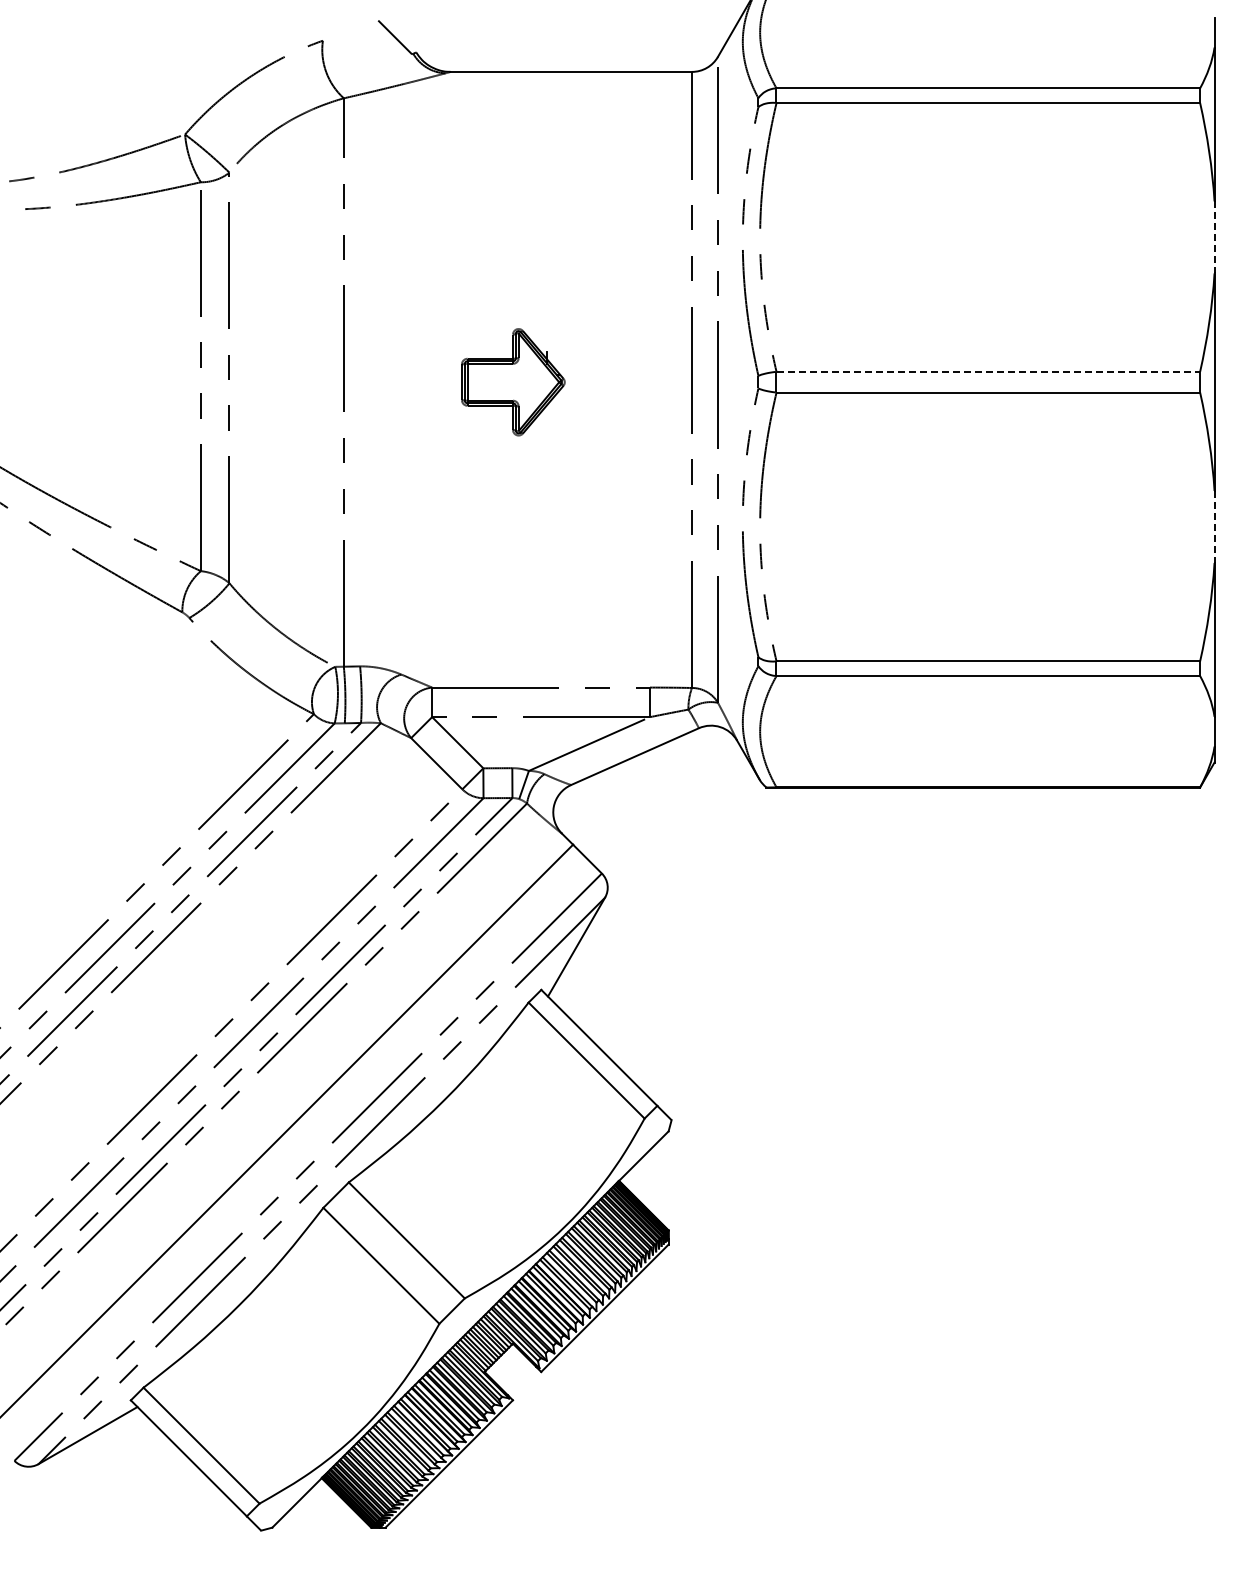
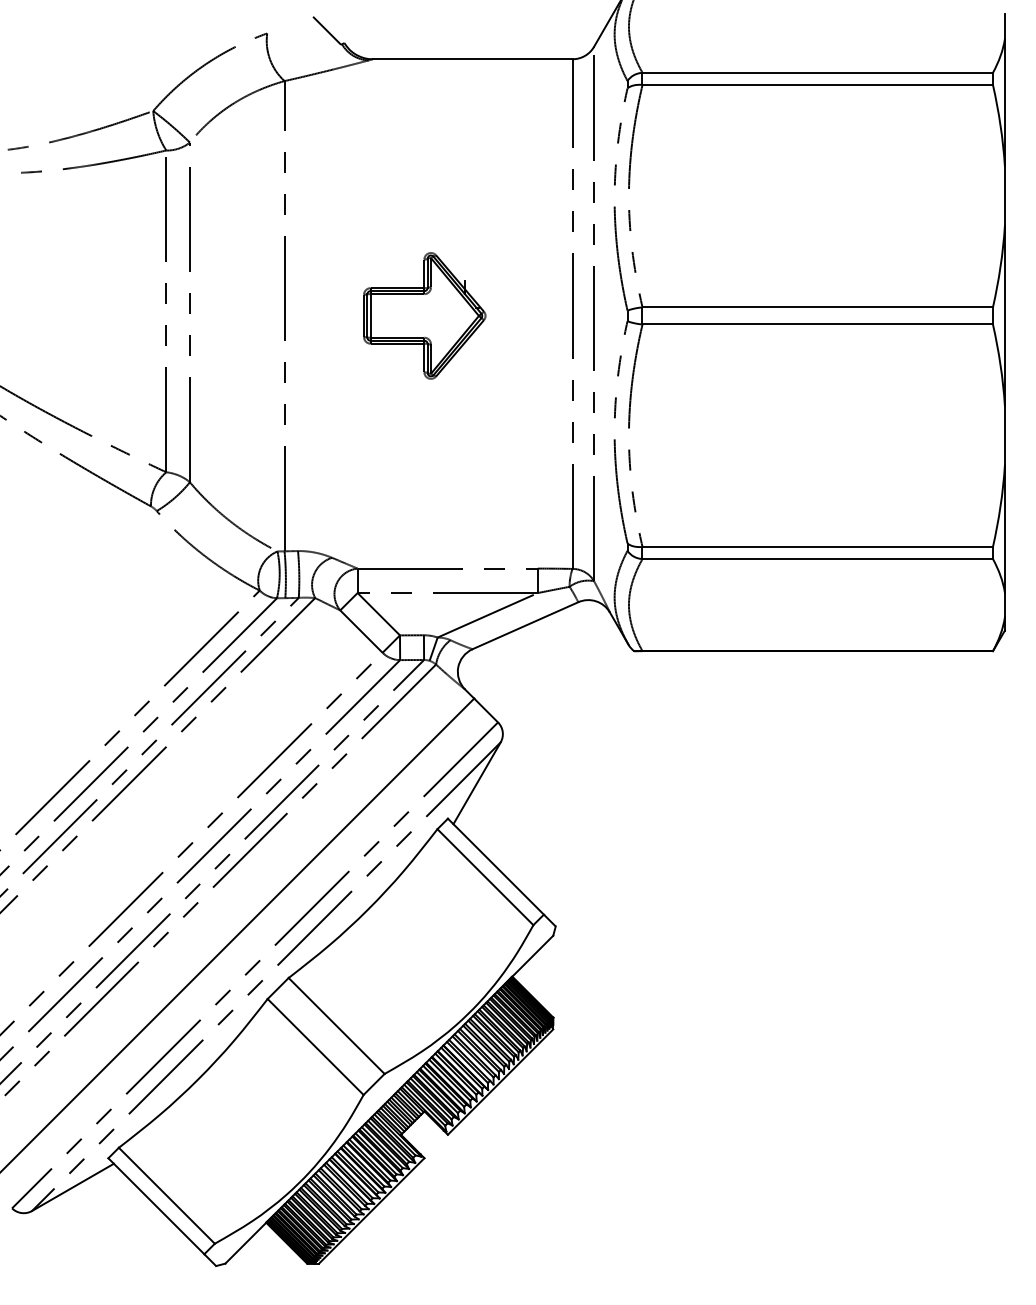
line: (1214, 237) -> (1004, 196), dashed -> solid
line: (988, 371) -> (817, 307), dashed -> solid
part: (513, 382) -> (424, 316), size x1.43
line: (1214, 526) -> (1004, 435), dashed -> solid

